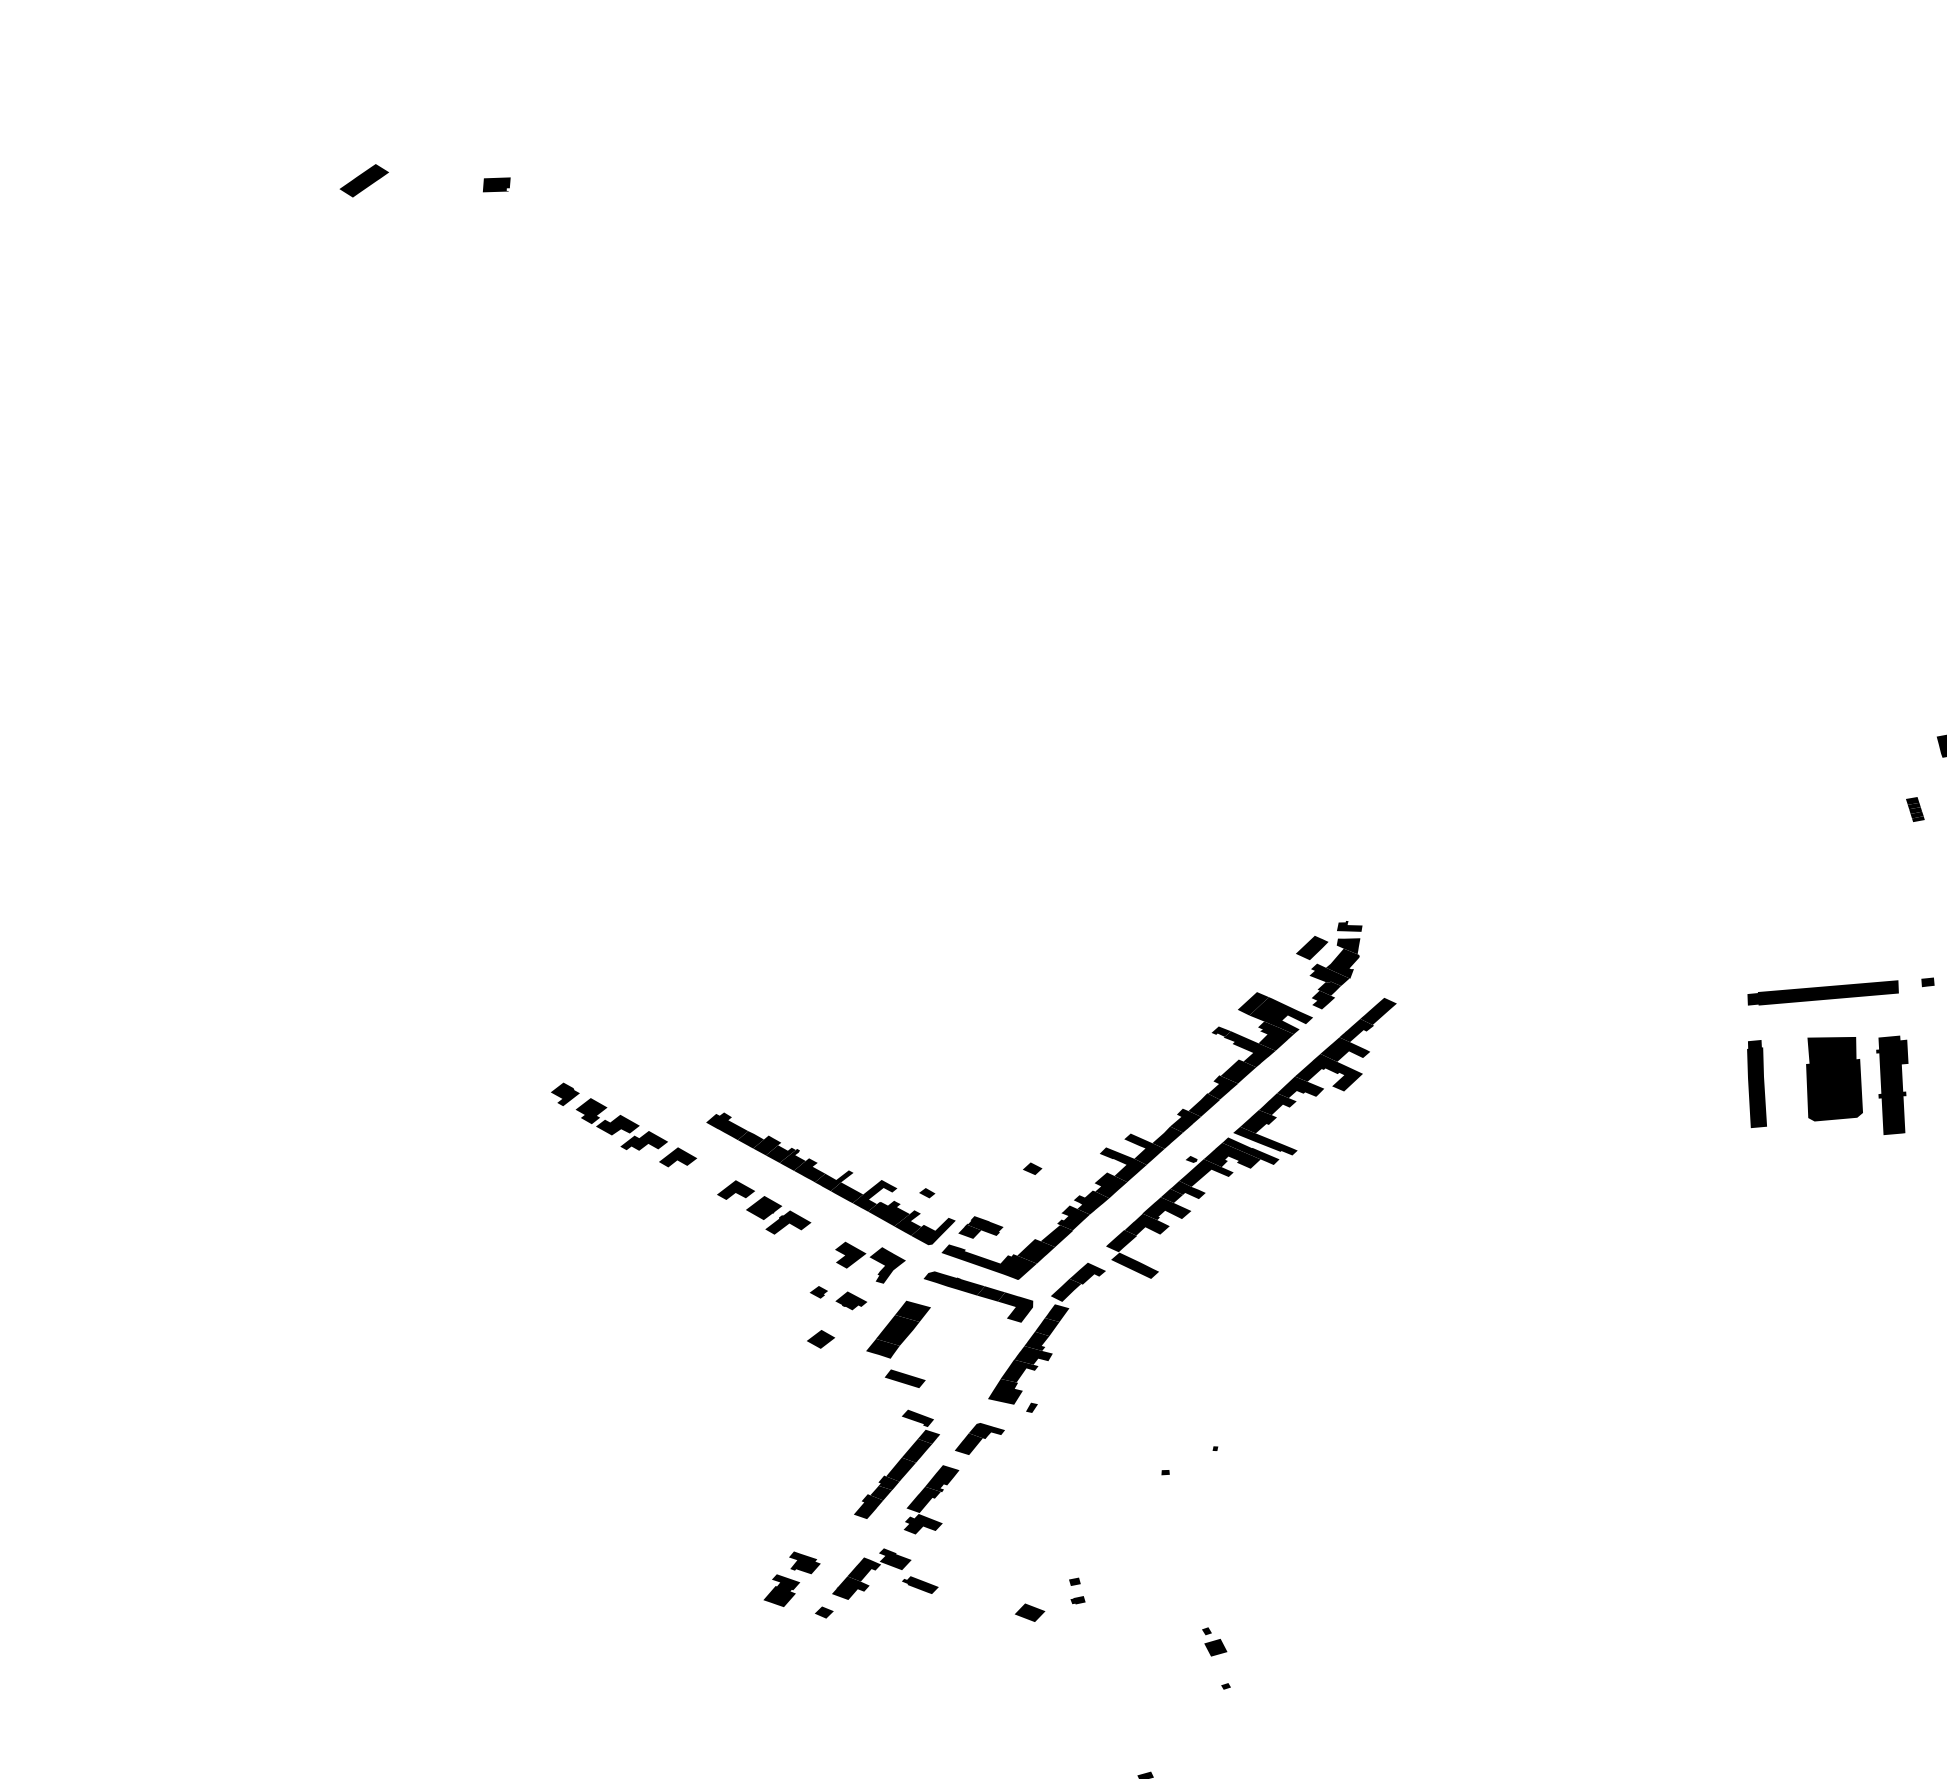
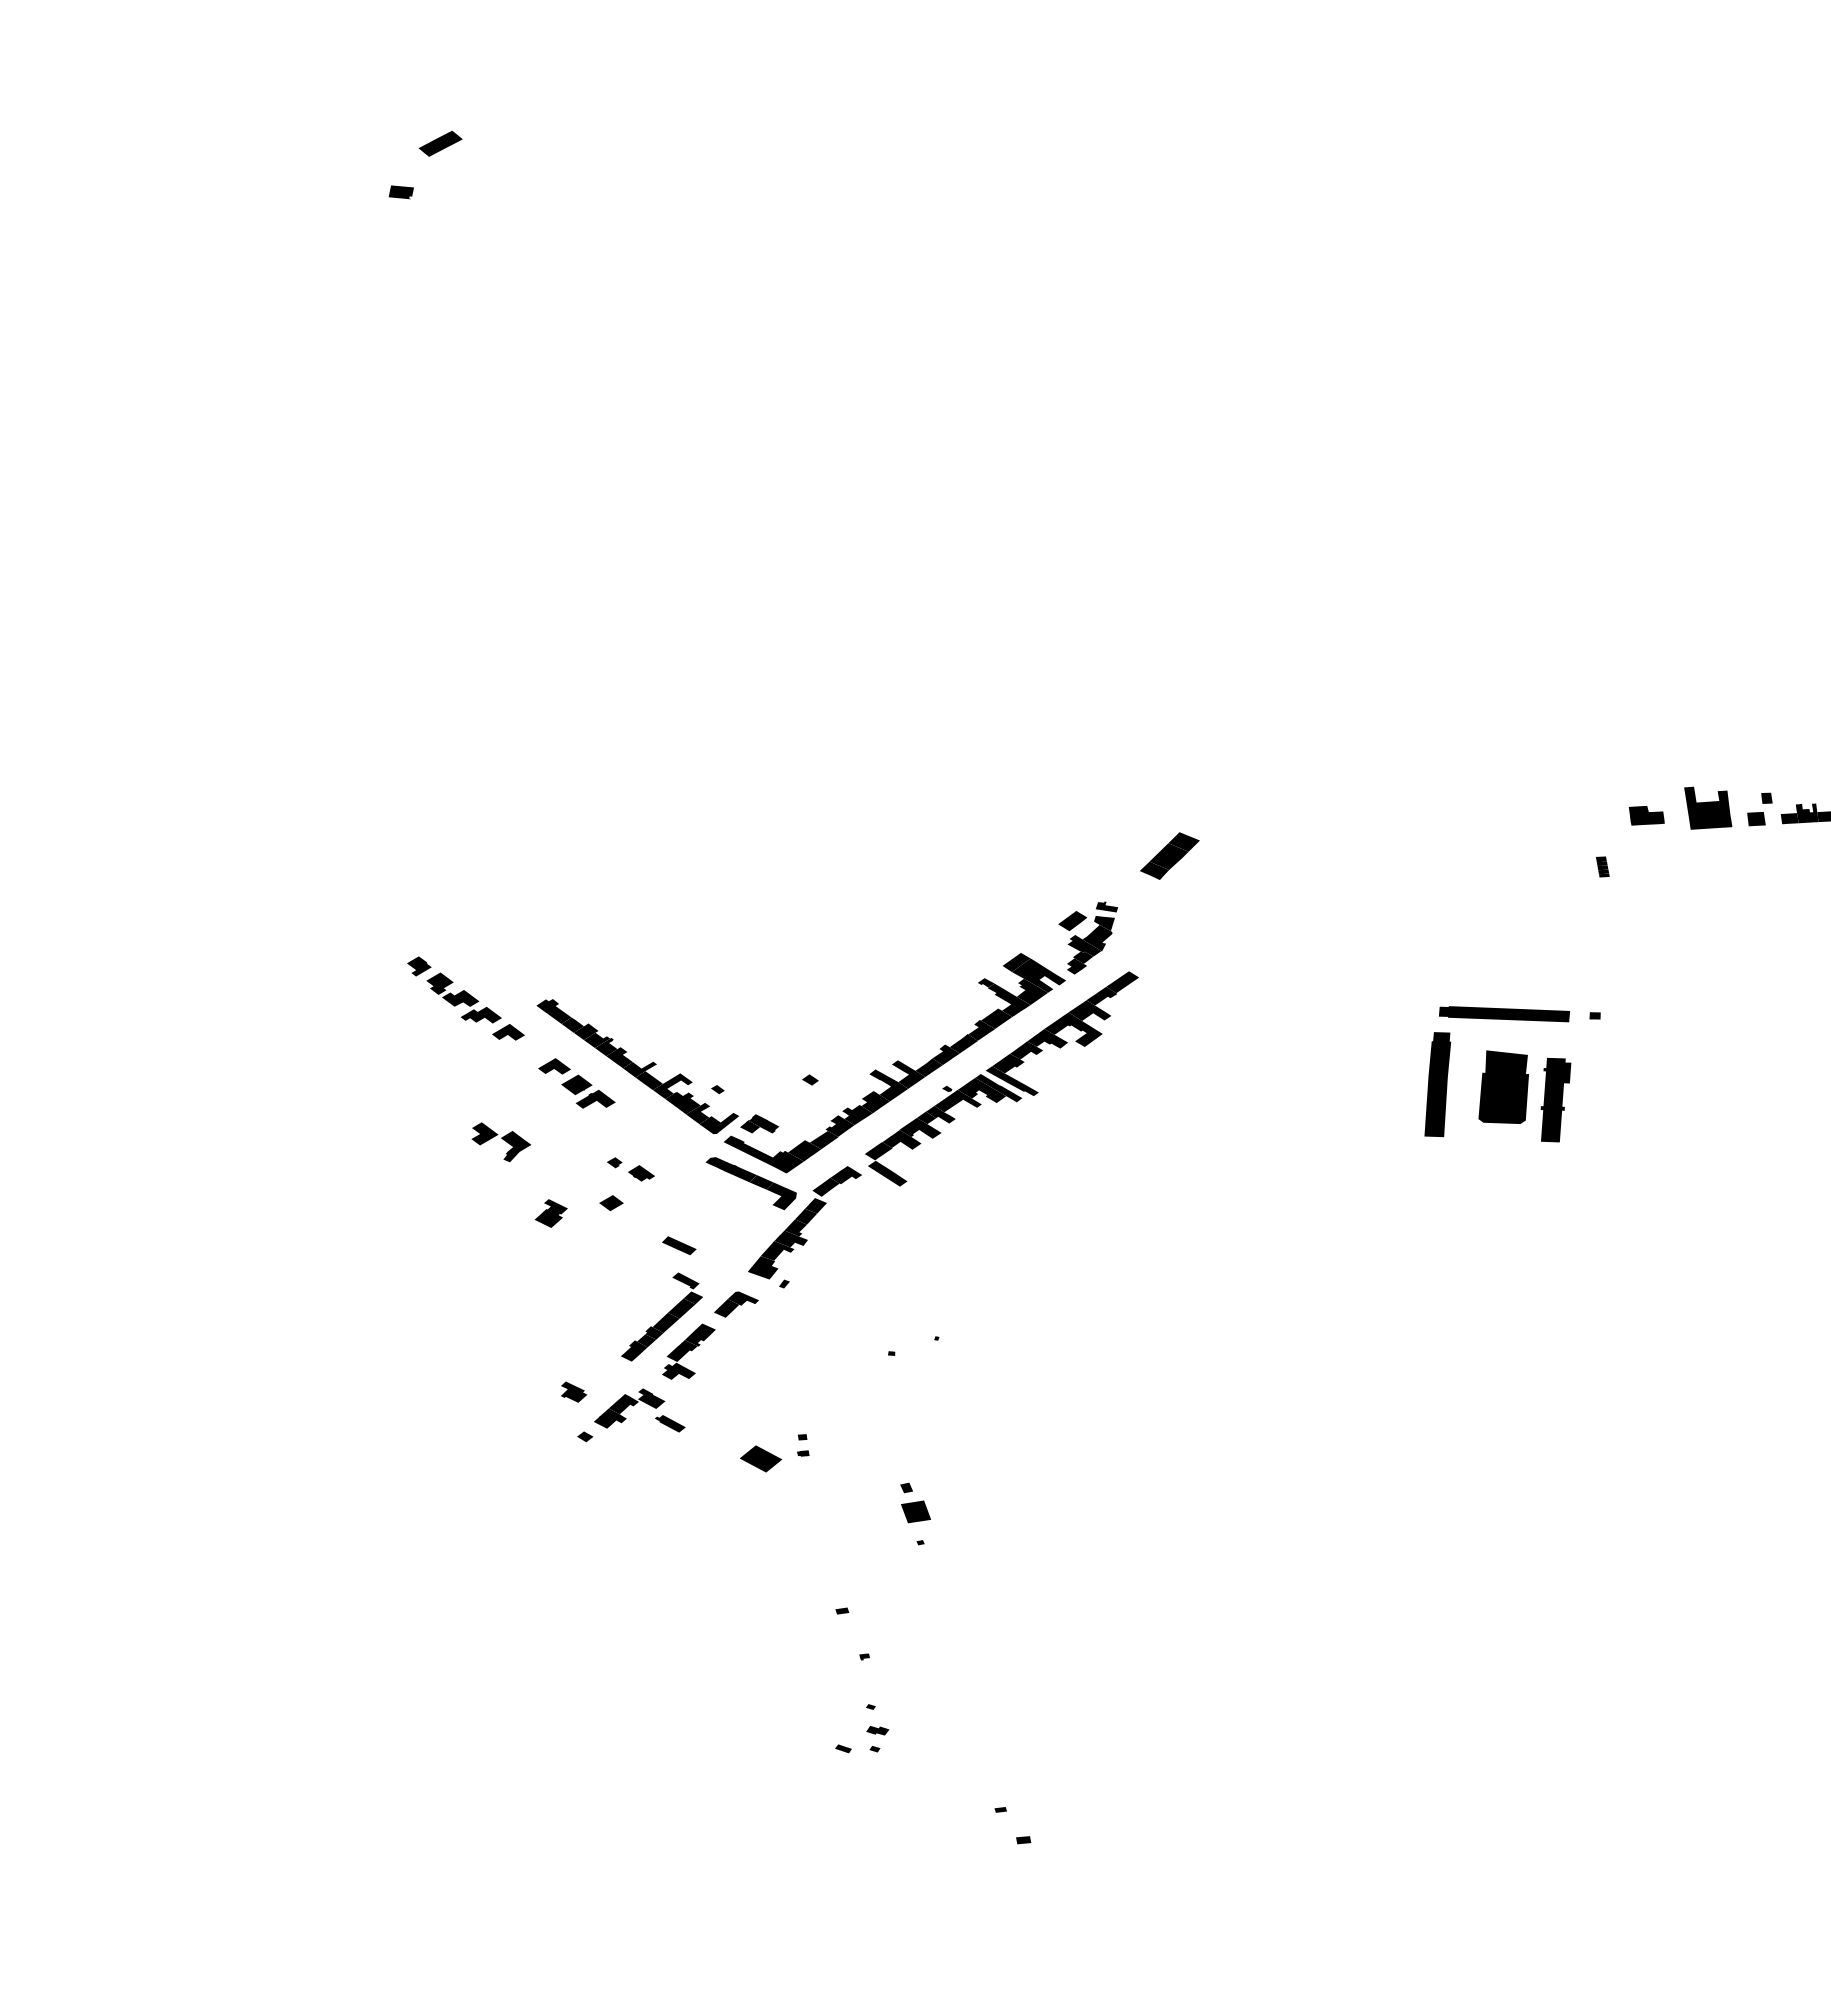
part: (364, 180) -> (440, 143), moved
part: (495, 185) -> (400, 192), moved
part: (1756, 1084) -> (1437, 1084), size x1.4
part: (871, 1262) -> (501, 1142), moved
part: (898, 1329) -> (1169, 855), moved
part: (780, 1590) -> (550, 1213), moved
part: (1029, 1612) -> (760, 1458), size x1.6
part: (1214, 1640) -> (915, 1502), size x1.6

